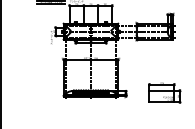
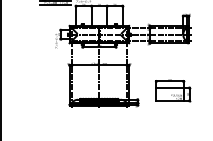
part: (165, 92) -> (173, 90), moved

